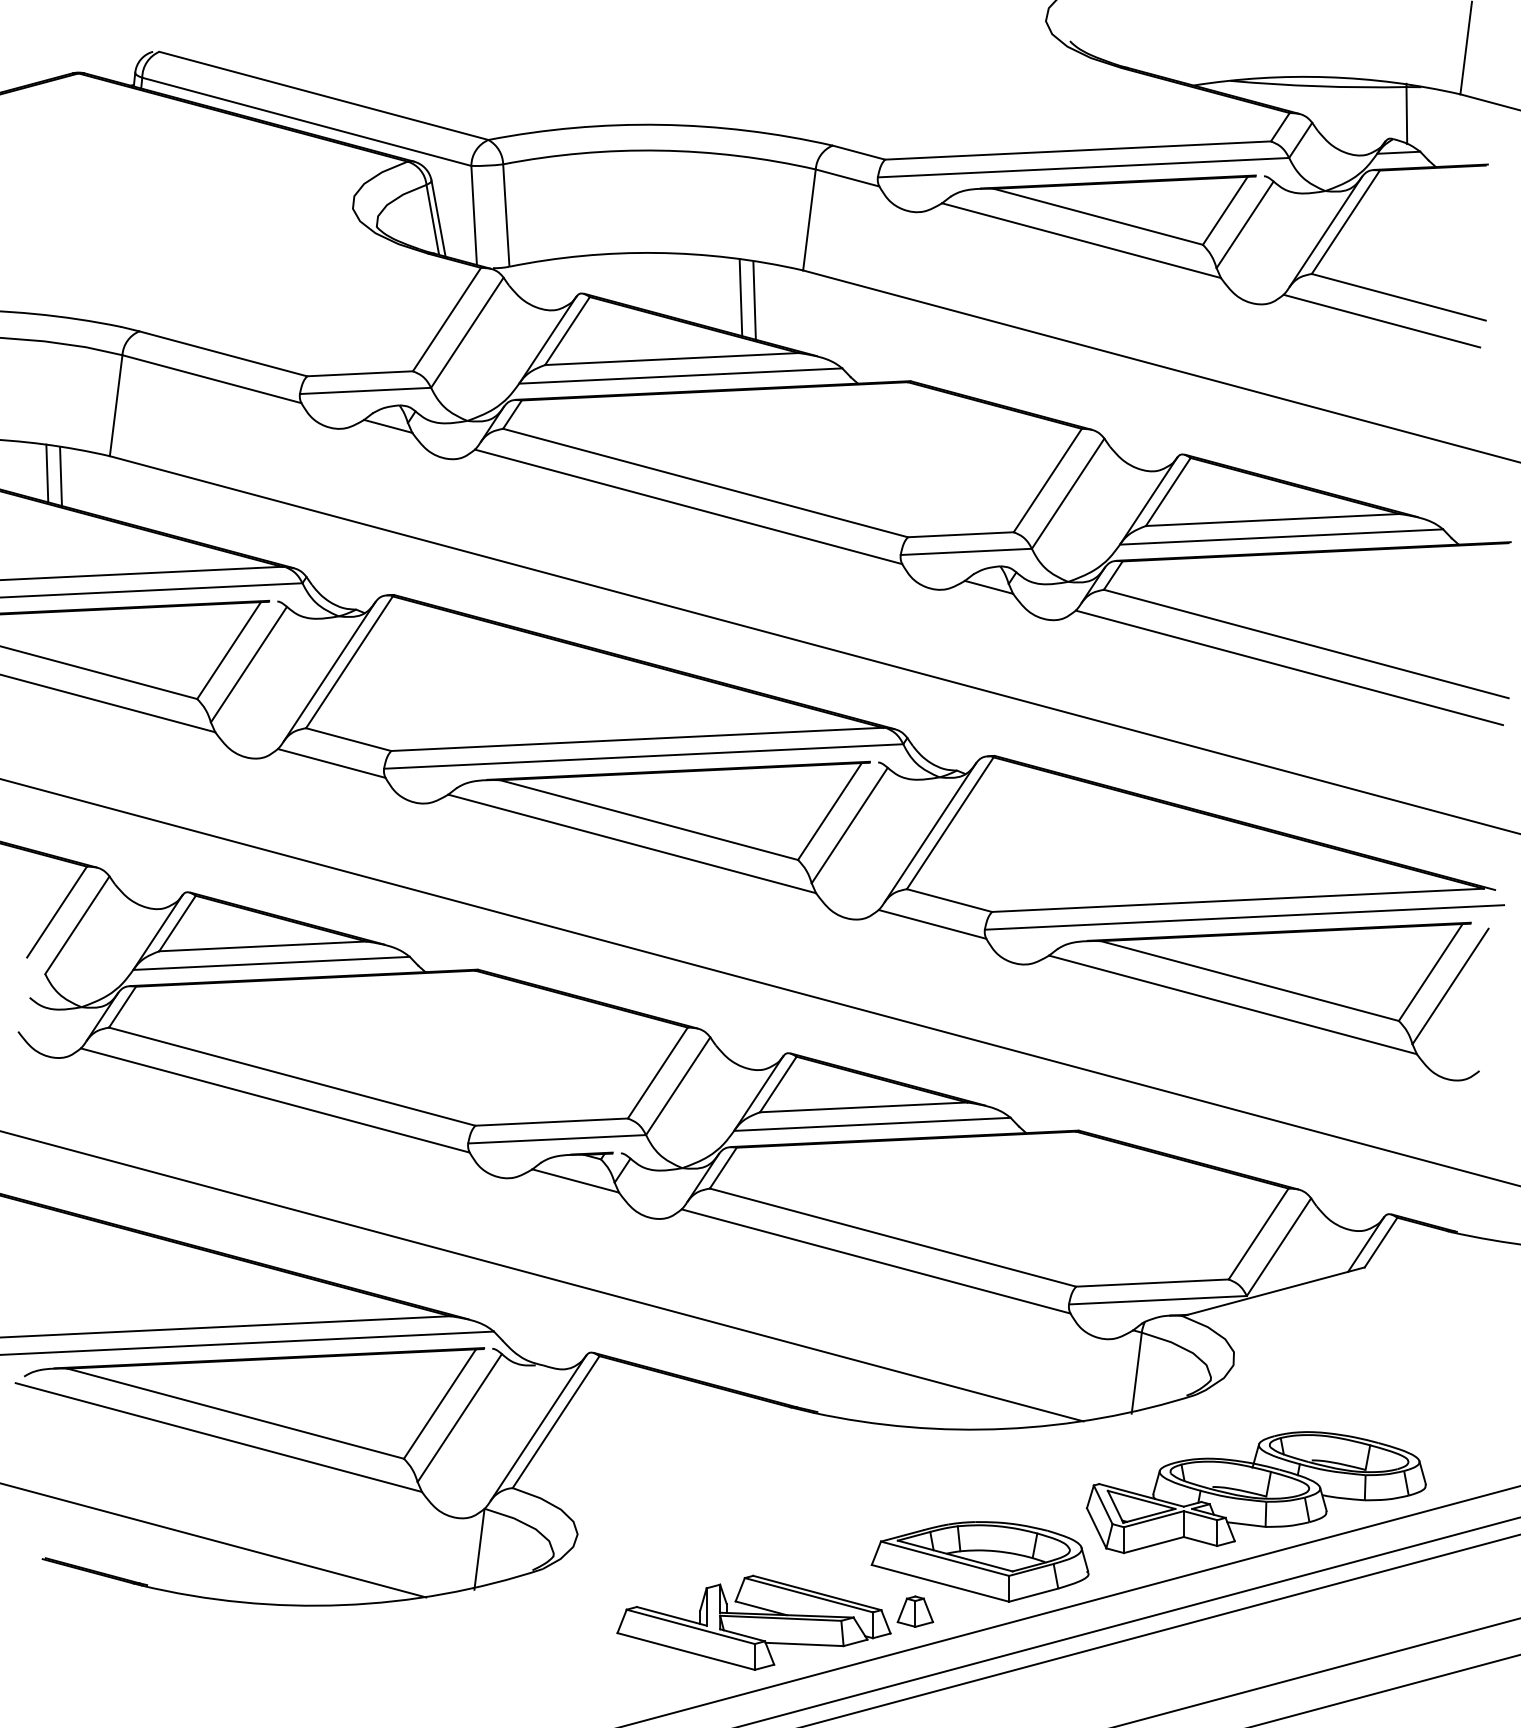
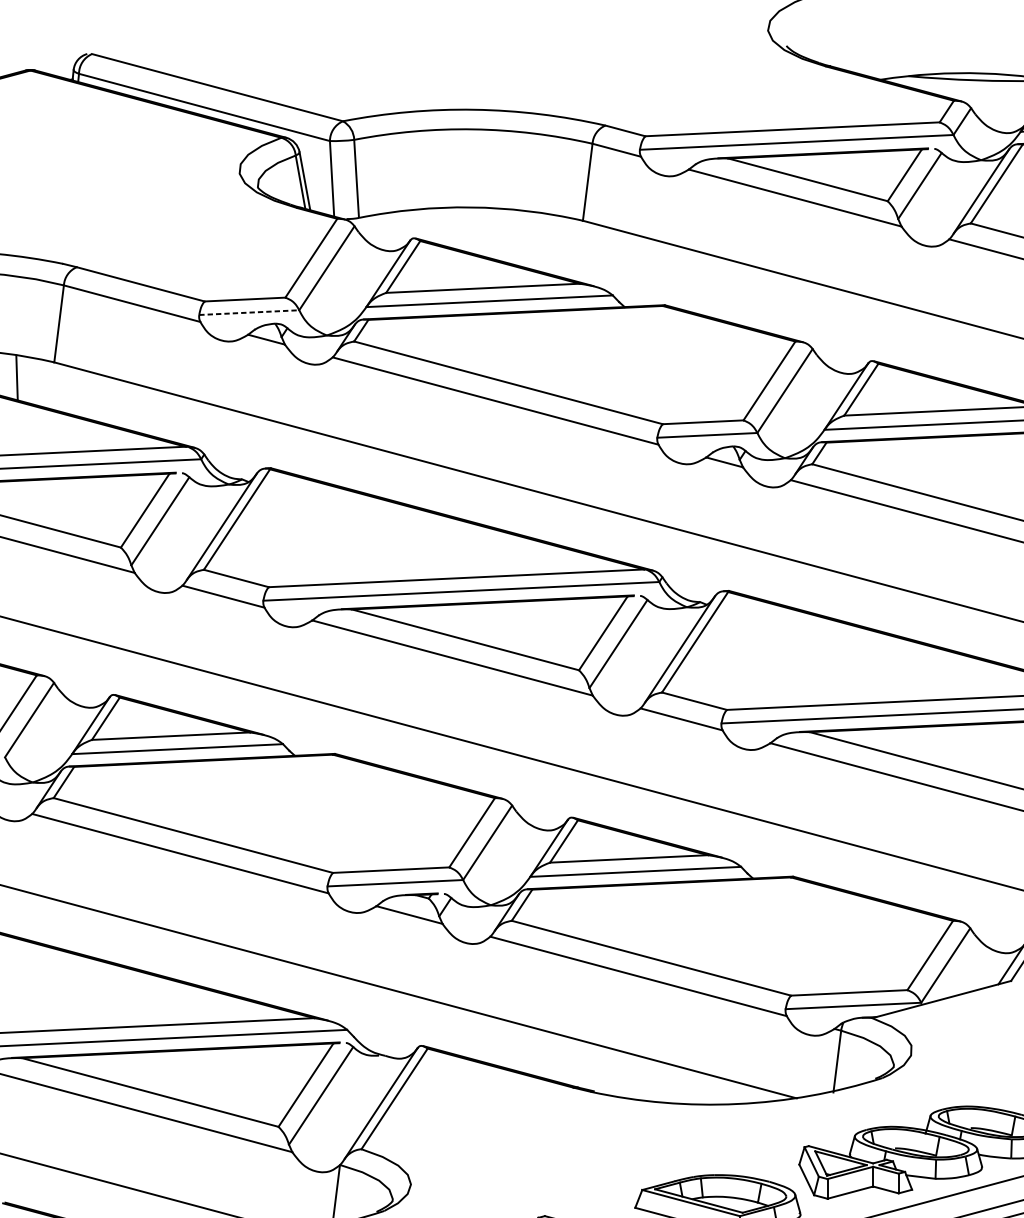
line: (740, 297) -> (535, 241), removed
line: (754, 300) -> (545, 243), removed
line: (365, 390) -> (249, 312), solid -> dashed
line: (47, 473) -> (6, 375), removed

